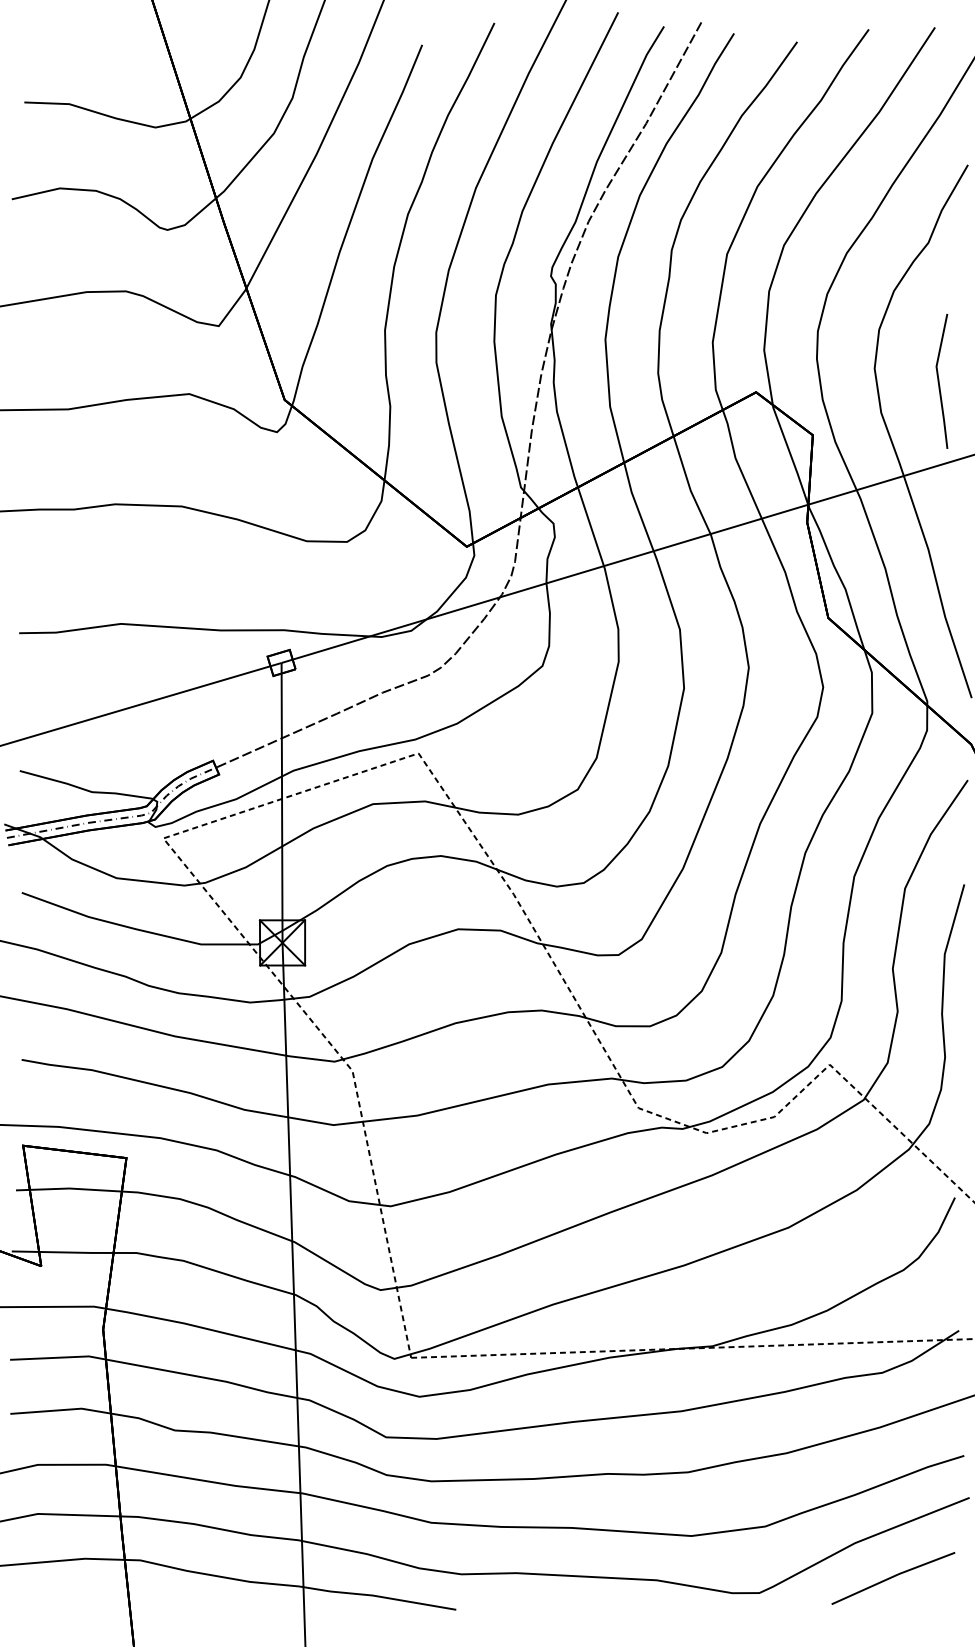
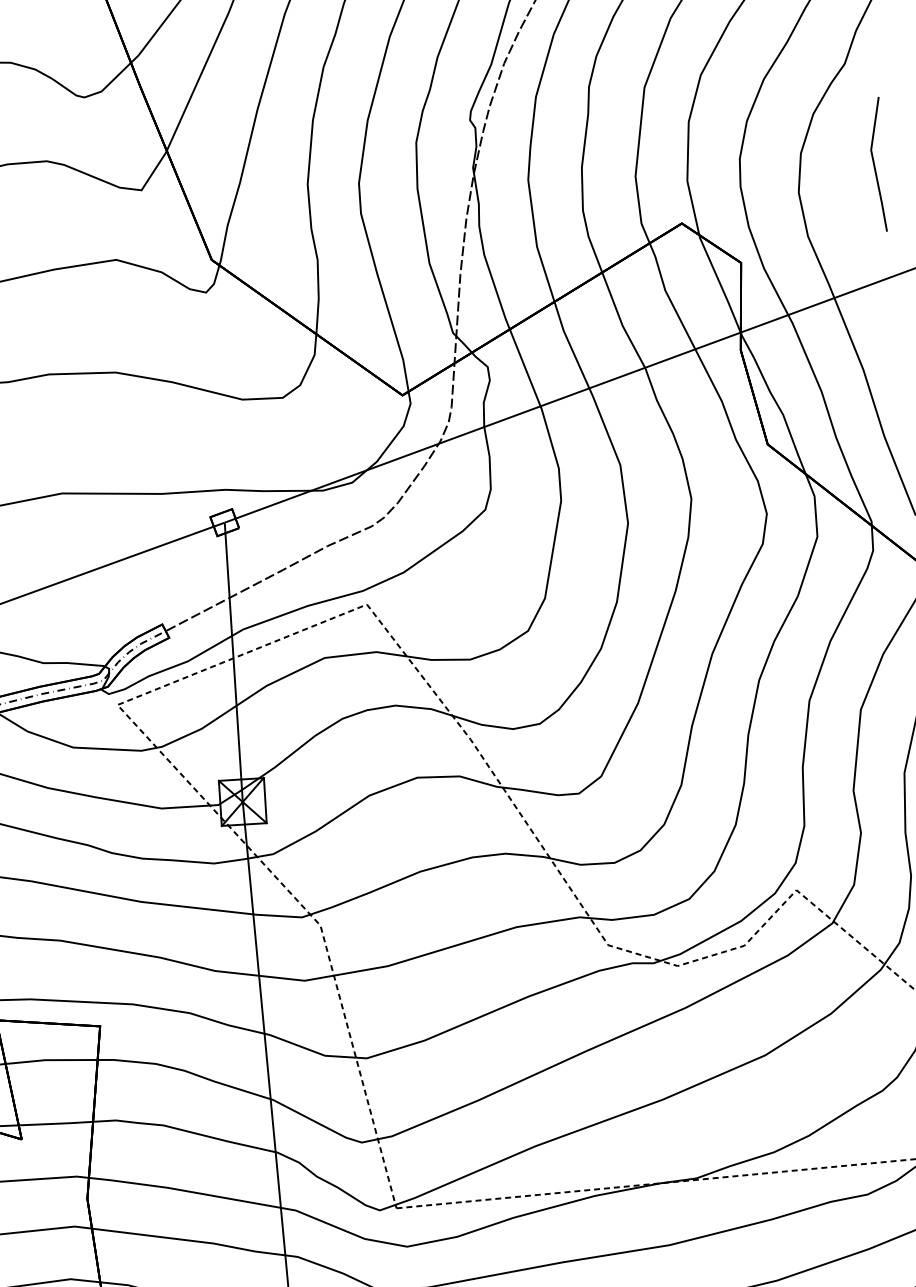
line: (939, 381) -> (875, 164), moved

